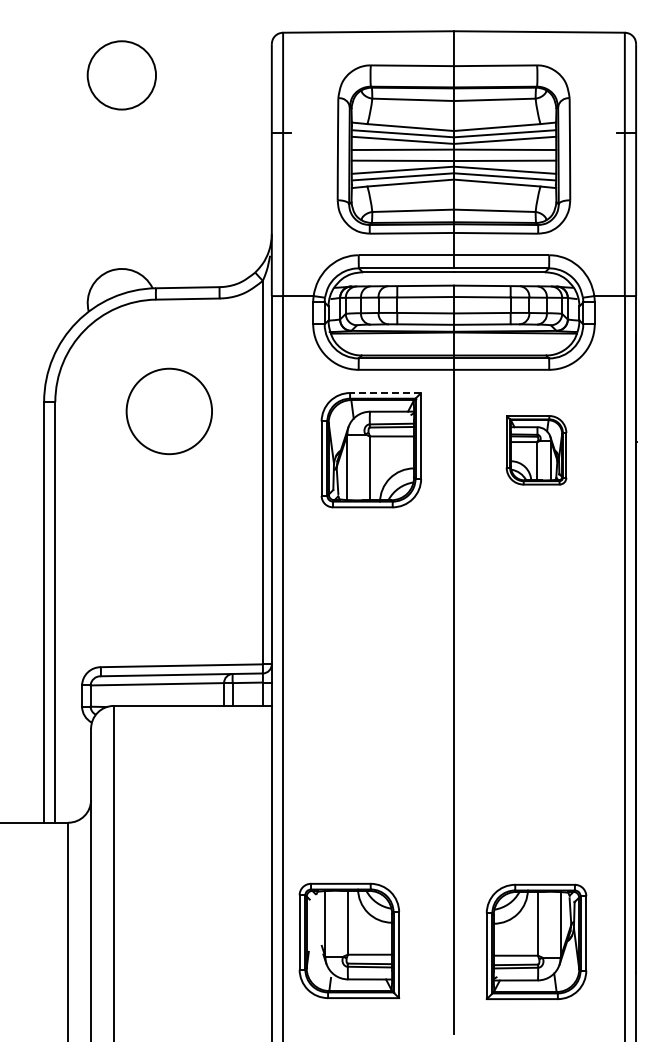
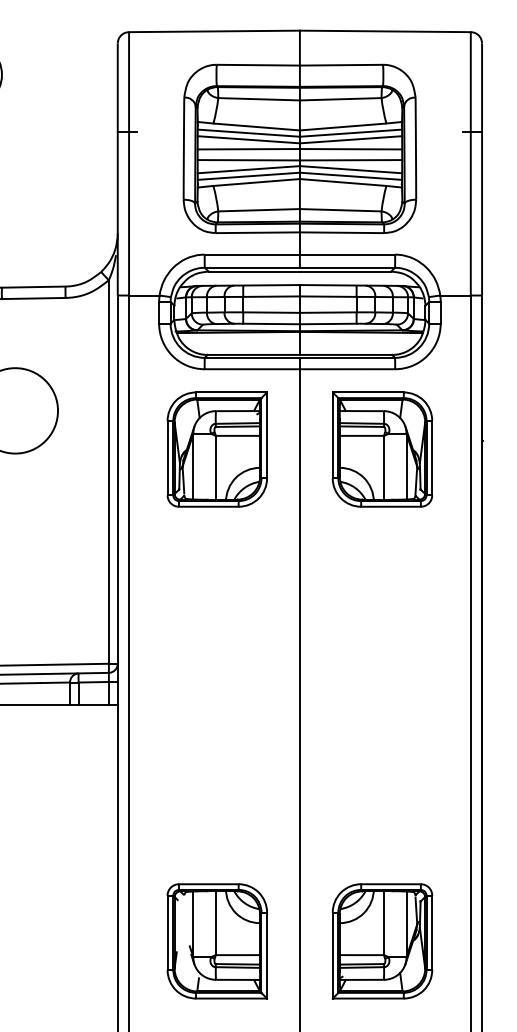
line: (385, 393) -> (231, 392), dashed -> solid
part: (536, 450) -> (382, 449), size x1.67
part: (349, 940) -> (217, 940), moved

